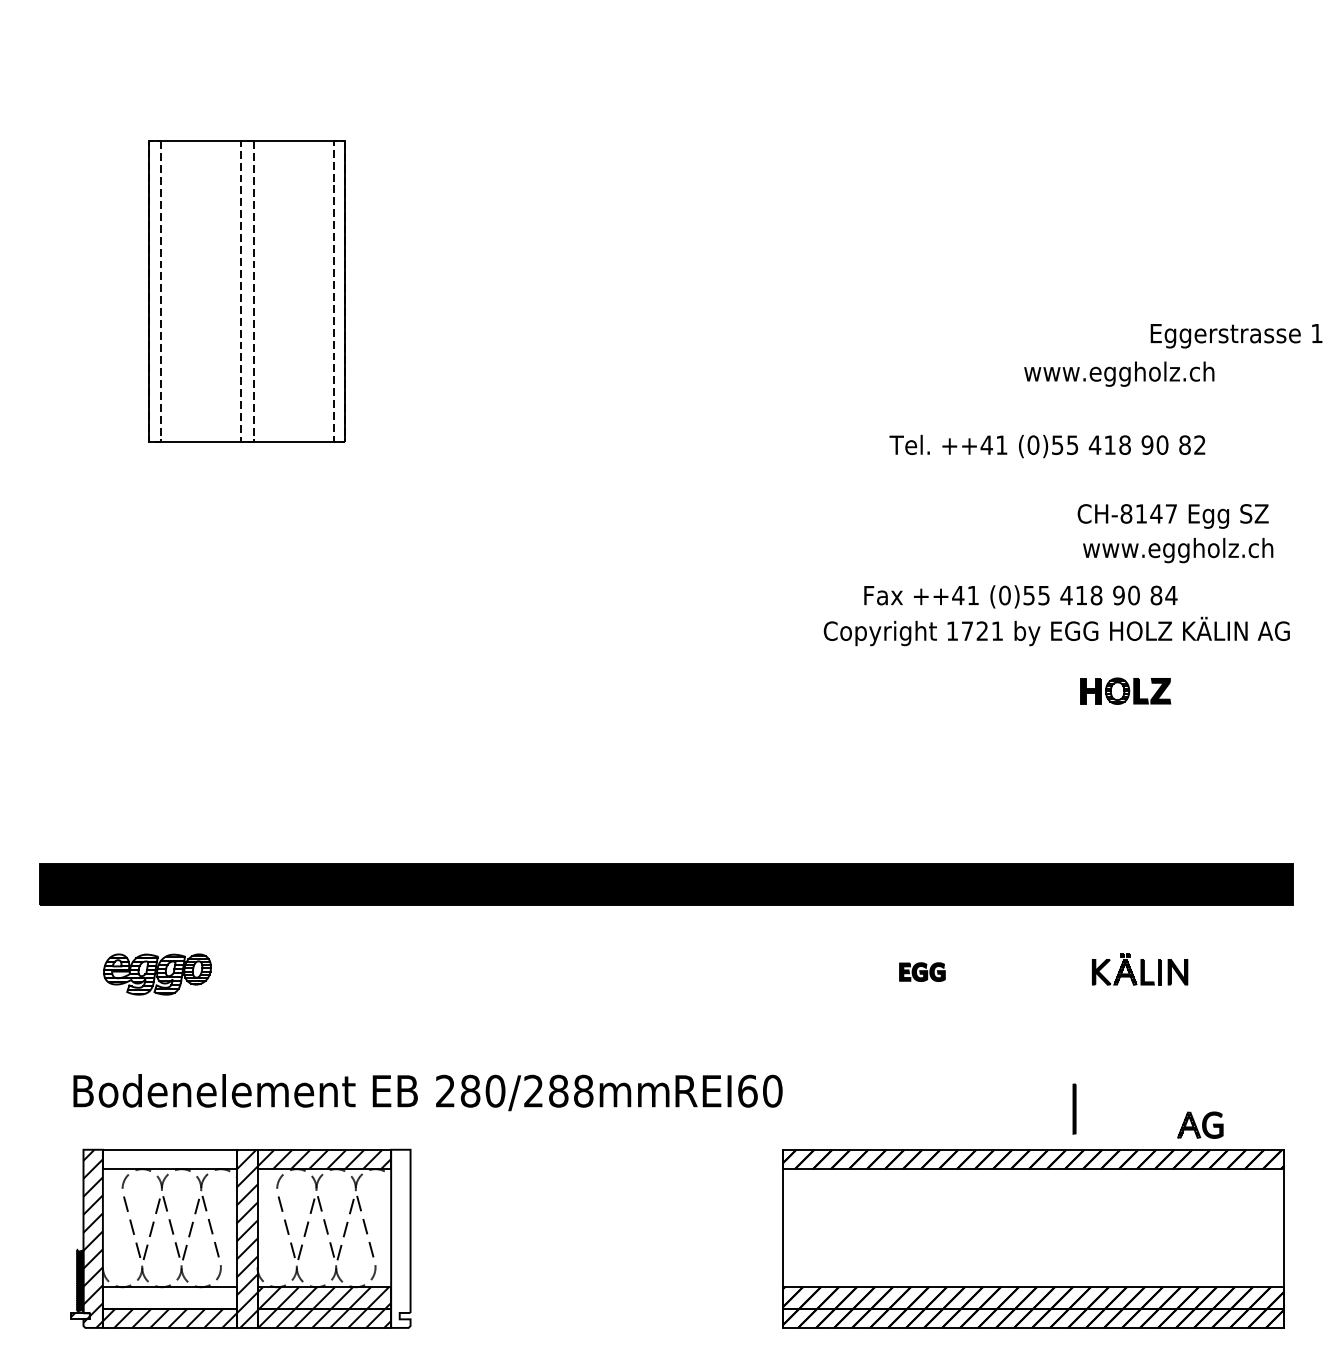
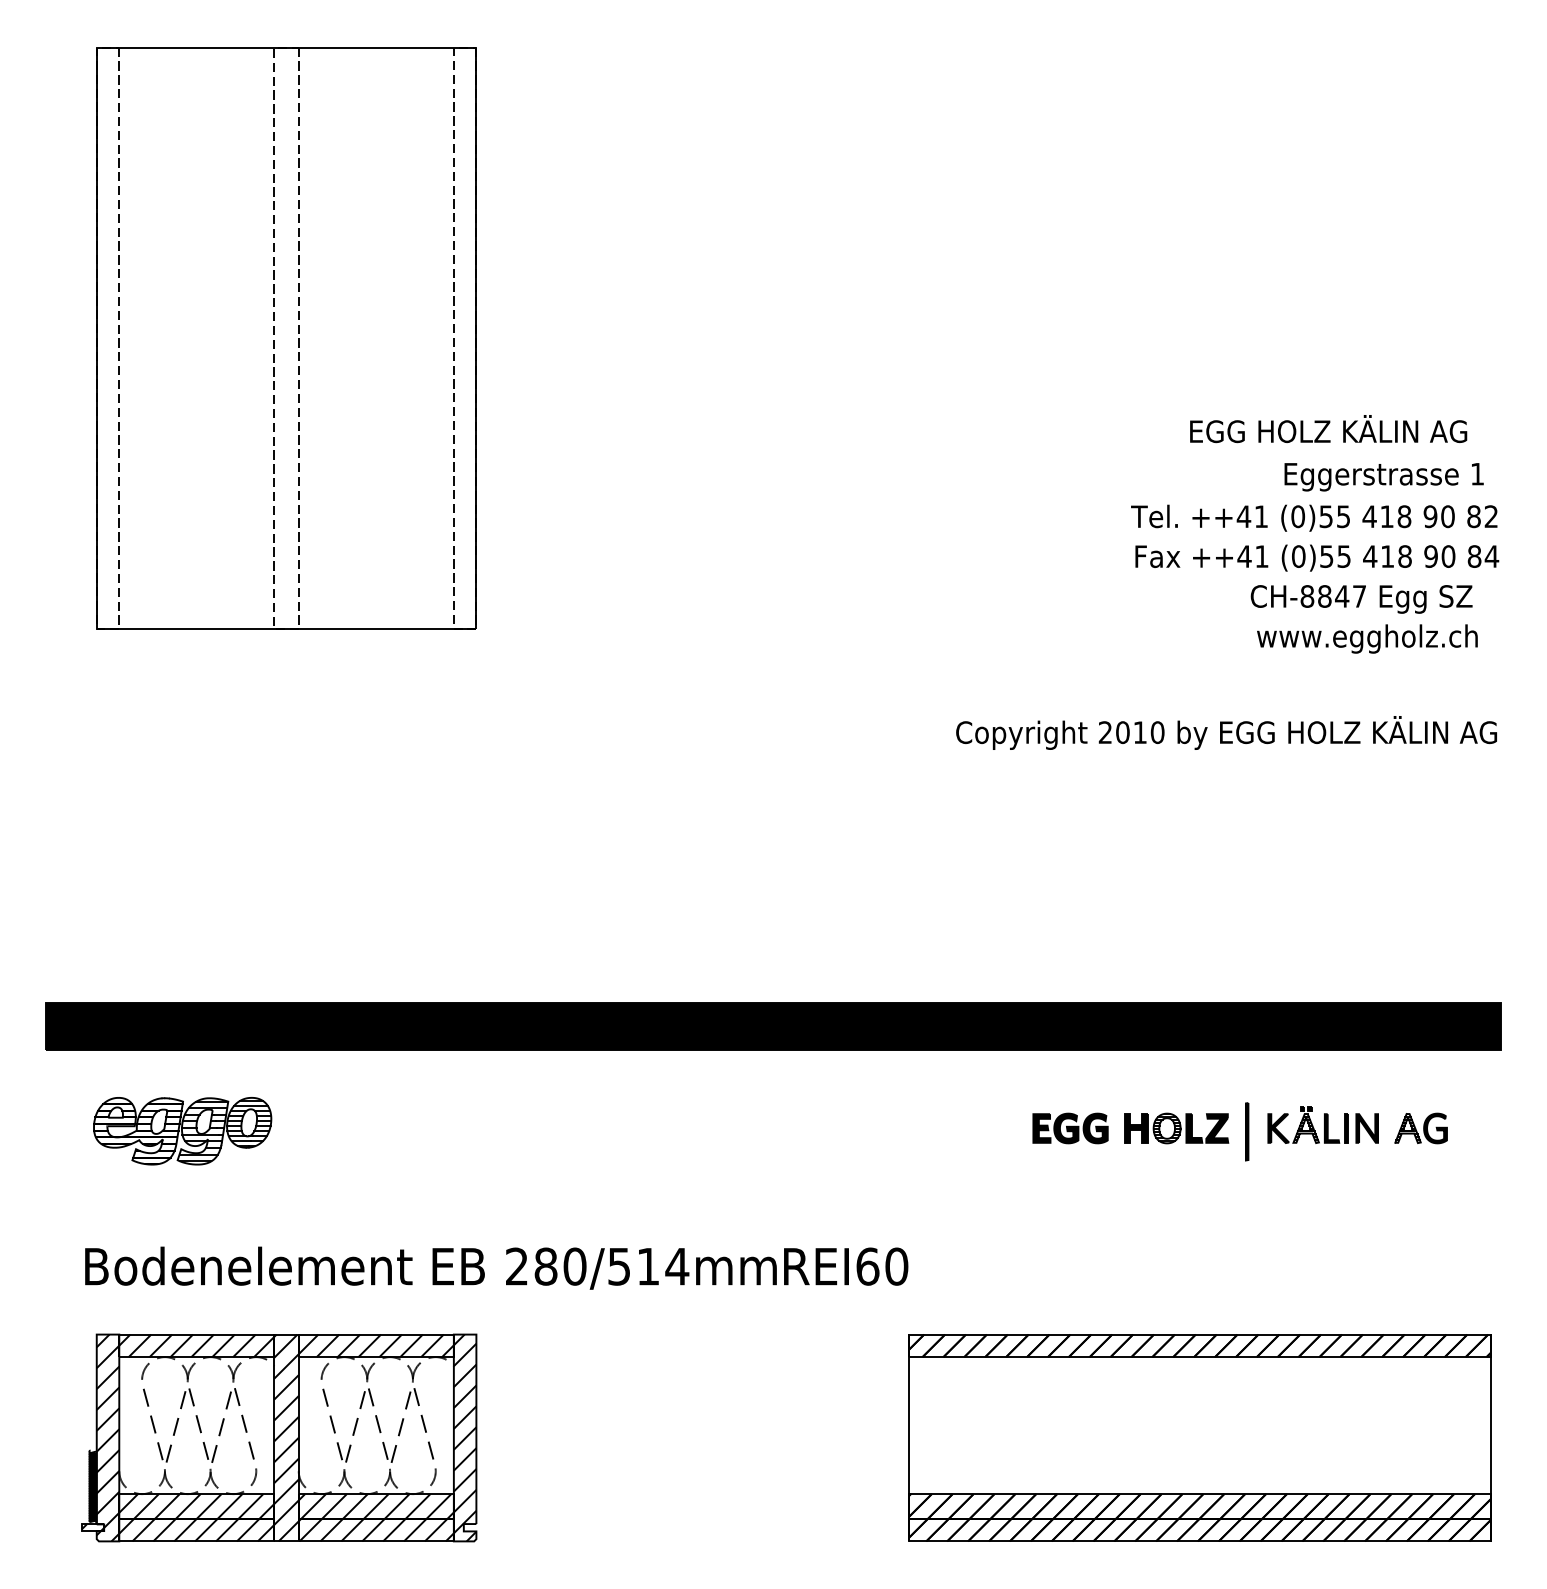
part: (247, 291) -> (287, 338), size x1.67
text: (1236, 336) -> (1384, 477), moved
text: (1144, 371) -> (1328, 431), www.eggholz.ch -> EGG HOLZ KÄLIN AG
text: (1047, 446) -> (1314, 518), moved
text: (1141, 513) -> (1324, 596), CH-8147 -> CH-8847
text: (1020, 596) -> (1316, 557), moved
text: (974, 630) -> (1131, 731), 1721 -> 2010
part: (1125, 690) -> (1176, 1127), moved
part: (922, 971) -> (1070, 1127), size x1.43
part: (157, 974) -> (182, 1131), size x1.43
text: (558, 1090) -> (648, 1265), 280/288mm -> 280/514mm
line: (1074, 1108) -> (1247, 1131), moved
part: (1200, 1124) -> (1421, 1127), moved
hatch: (169, 1159) -> (196, 1345), added
hatch: (400, 1238) -> (464, 1437), added
hatch: (169, 1297) -> (196, 1506), added

